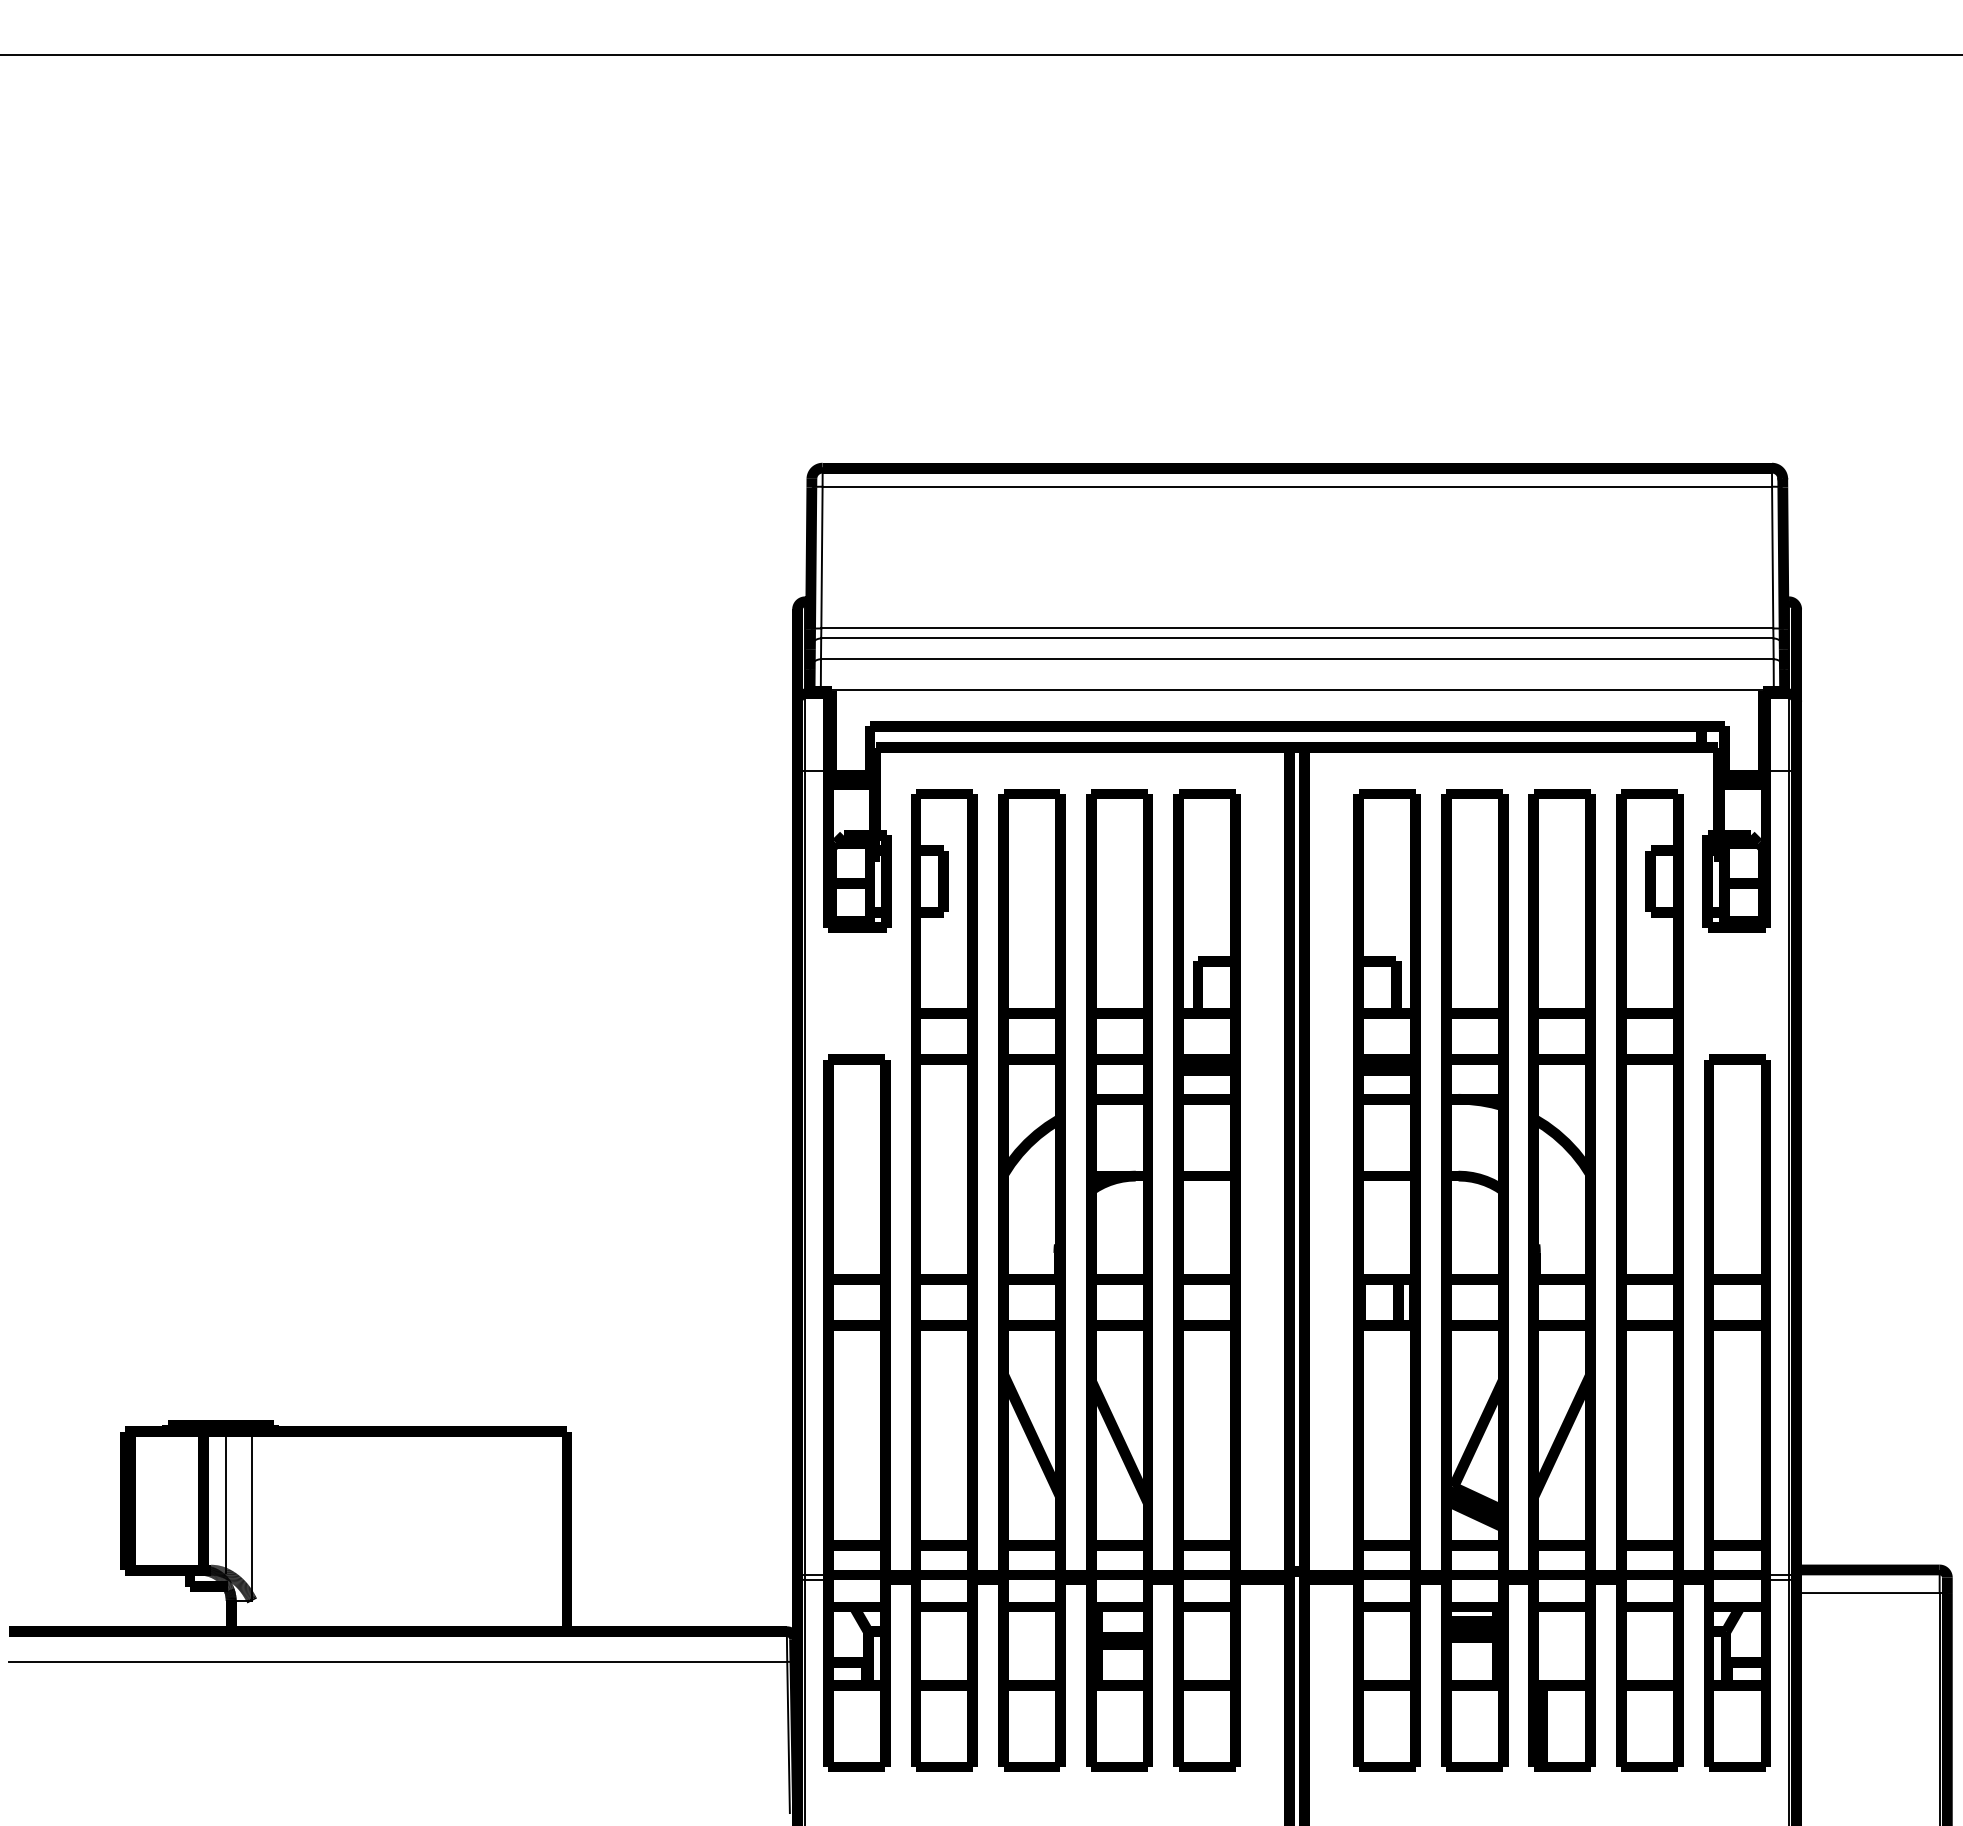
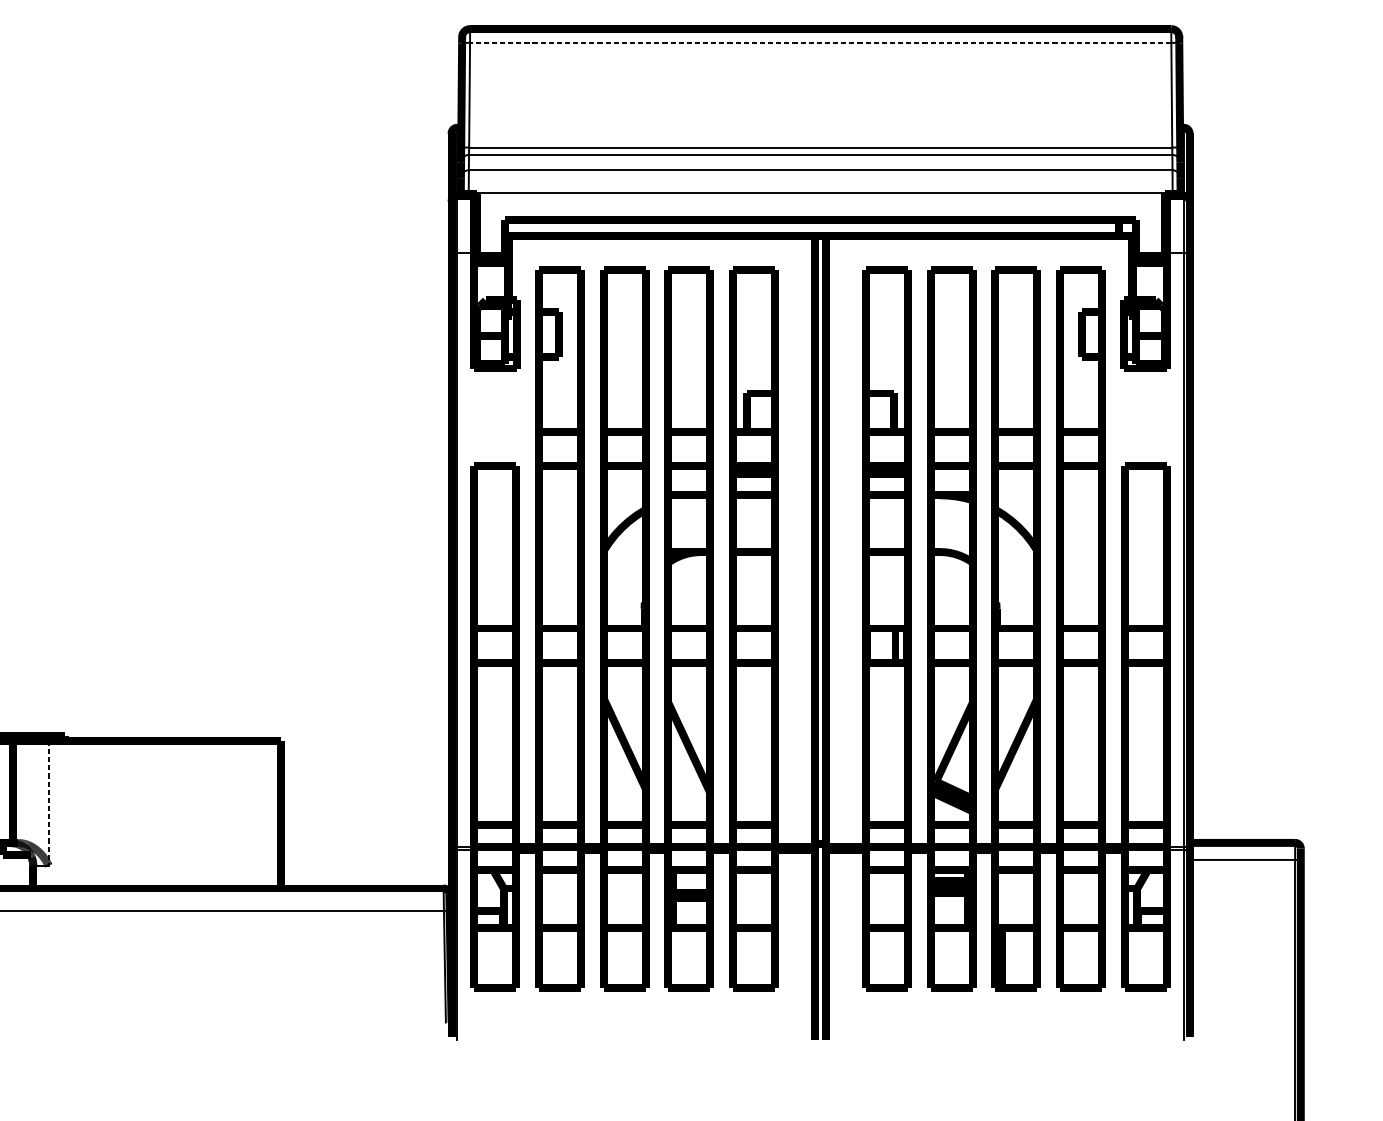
line: (1297, 486) -> (820, 42), solid -> dashed
line: (225, 1502) -> (29, 793), removed
line: (252, 1516) -> (48, 803), solid -> dashed

